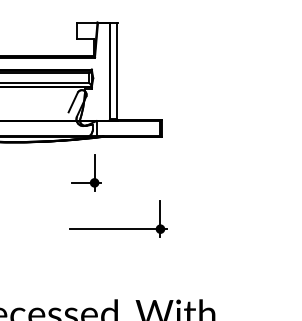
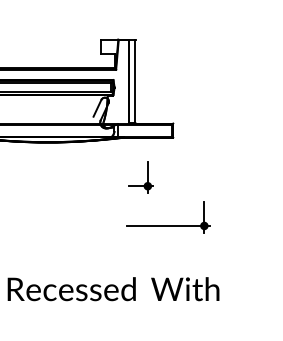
part: (101, 183) -> (153, 186), moved

